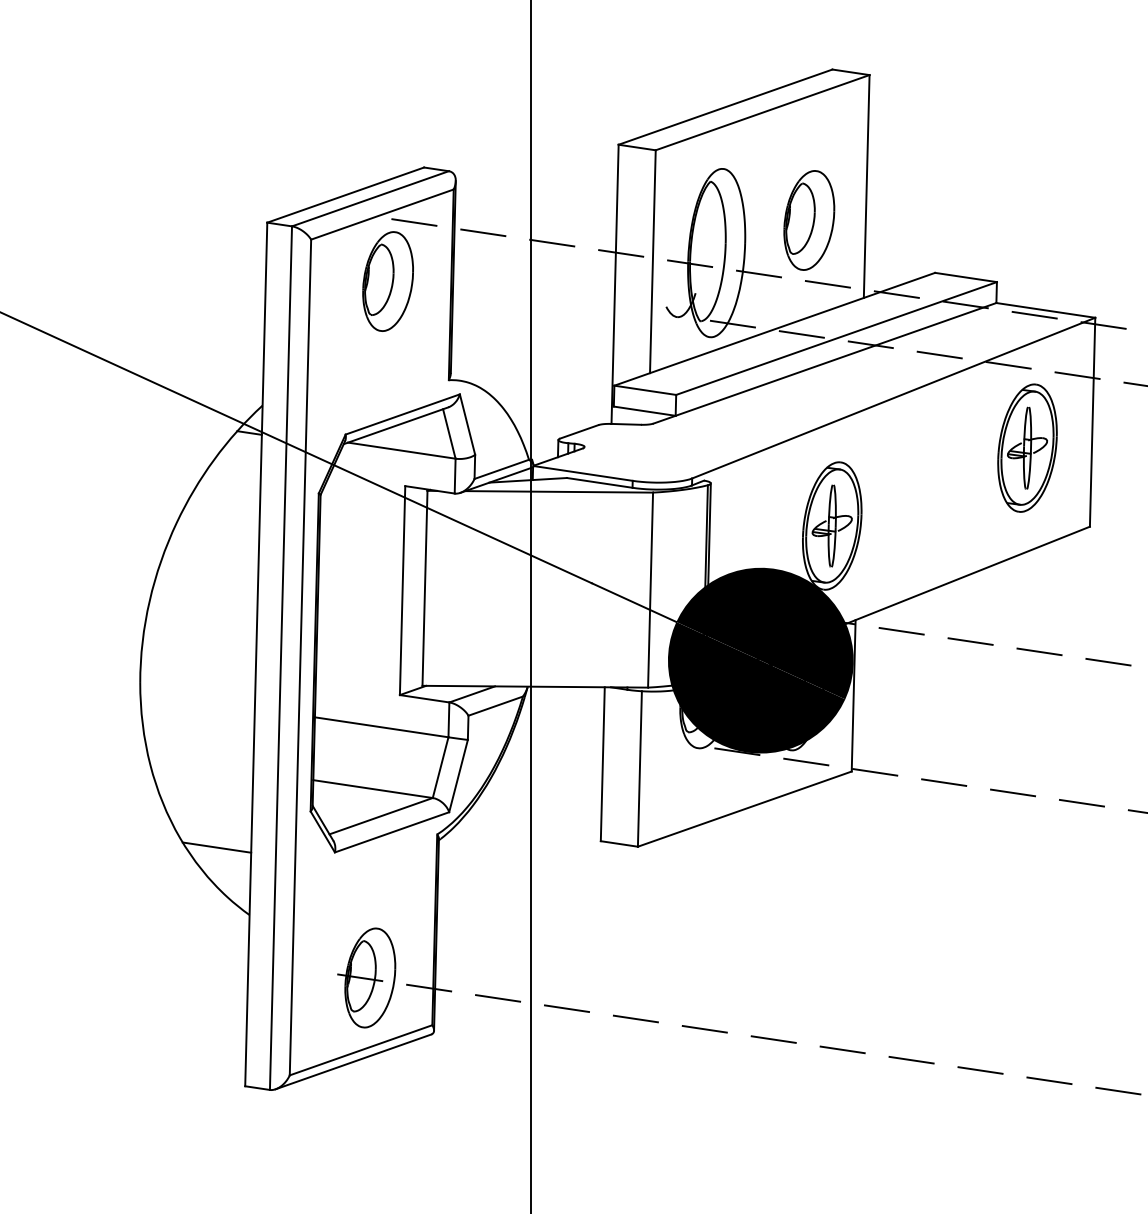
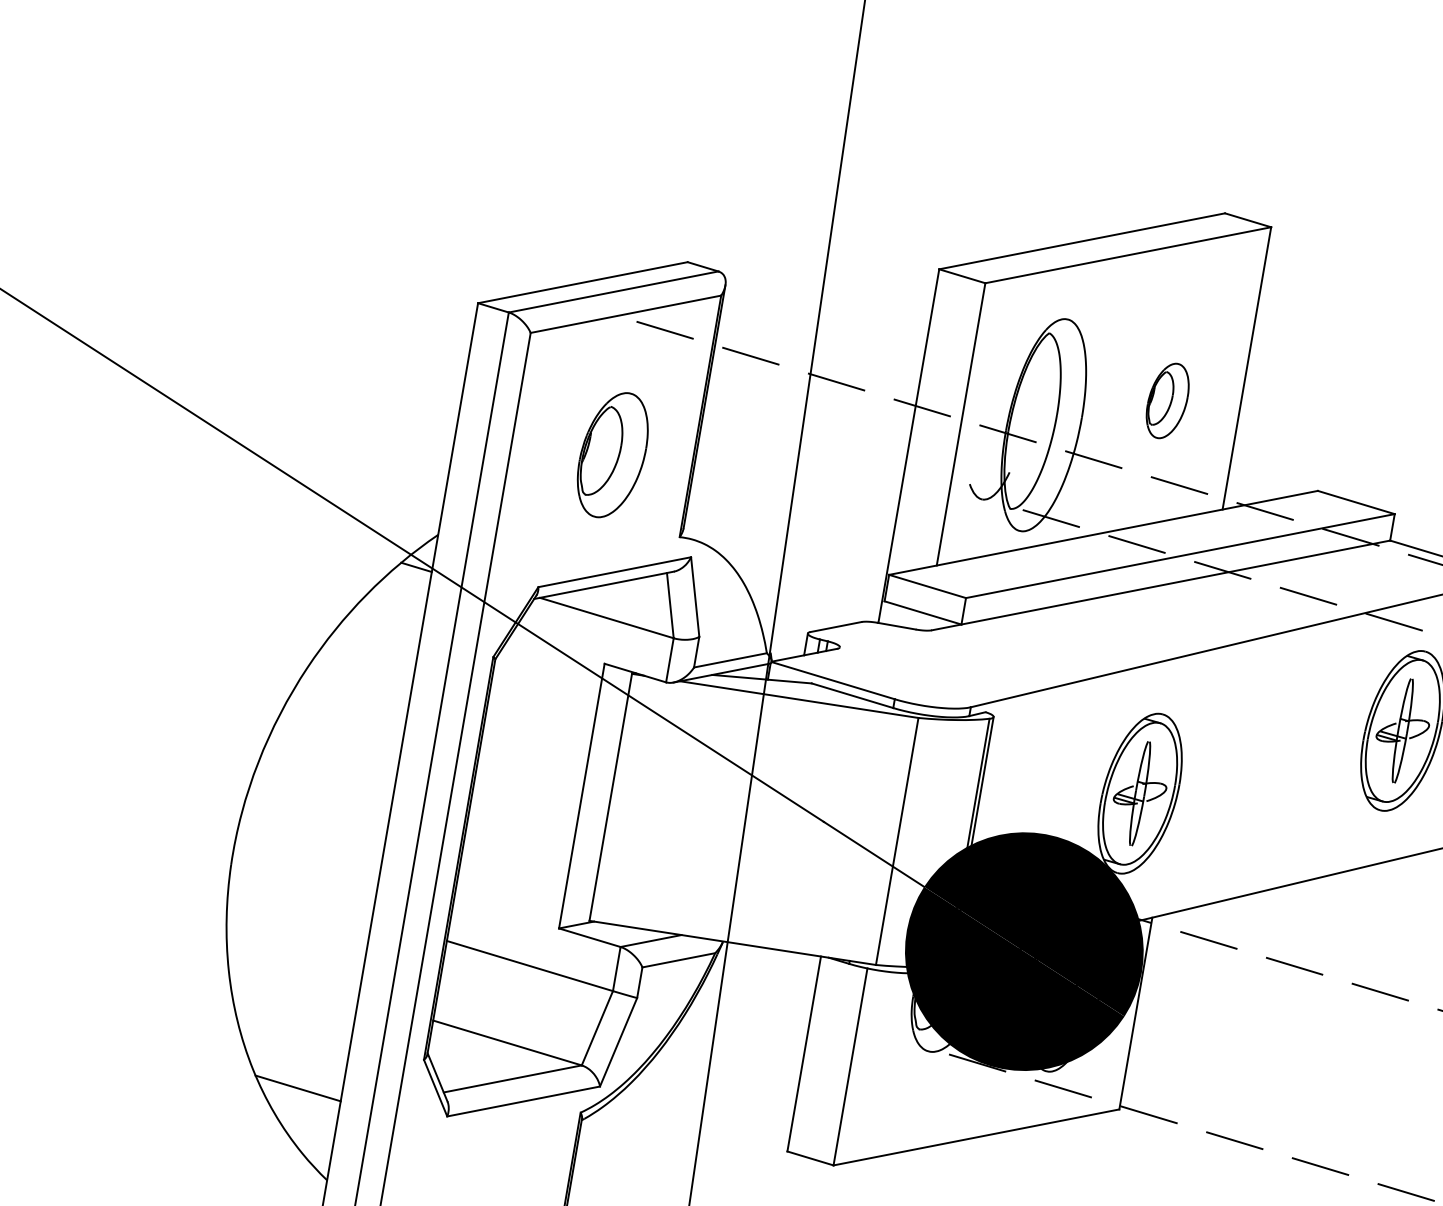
part: (809, 220) -> (1167, 401), size x0.6
part: (387, 281) -> (612, 454), moved

